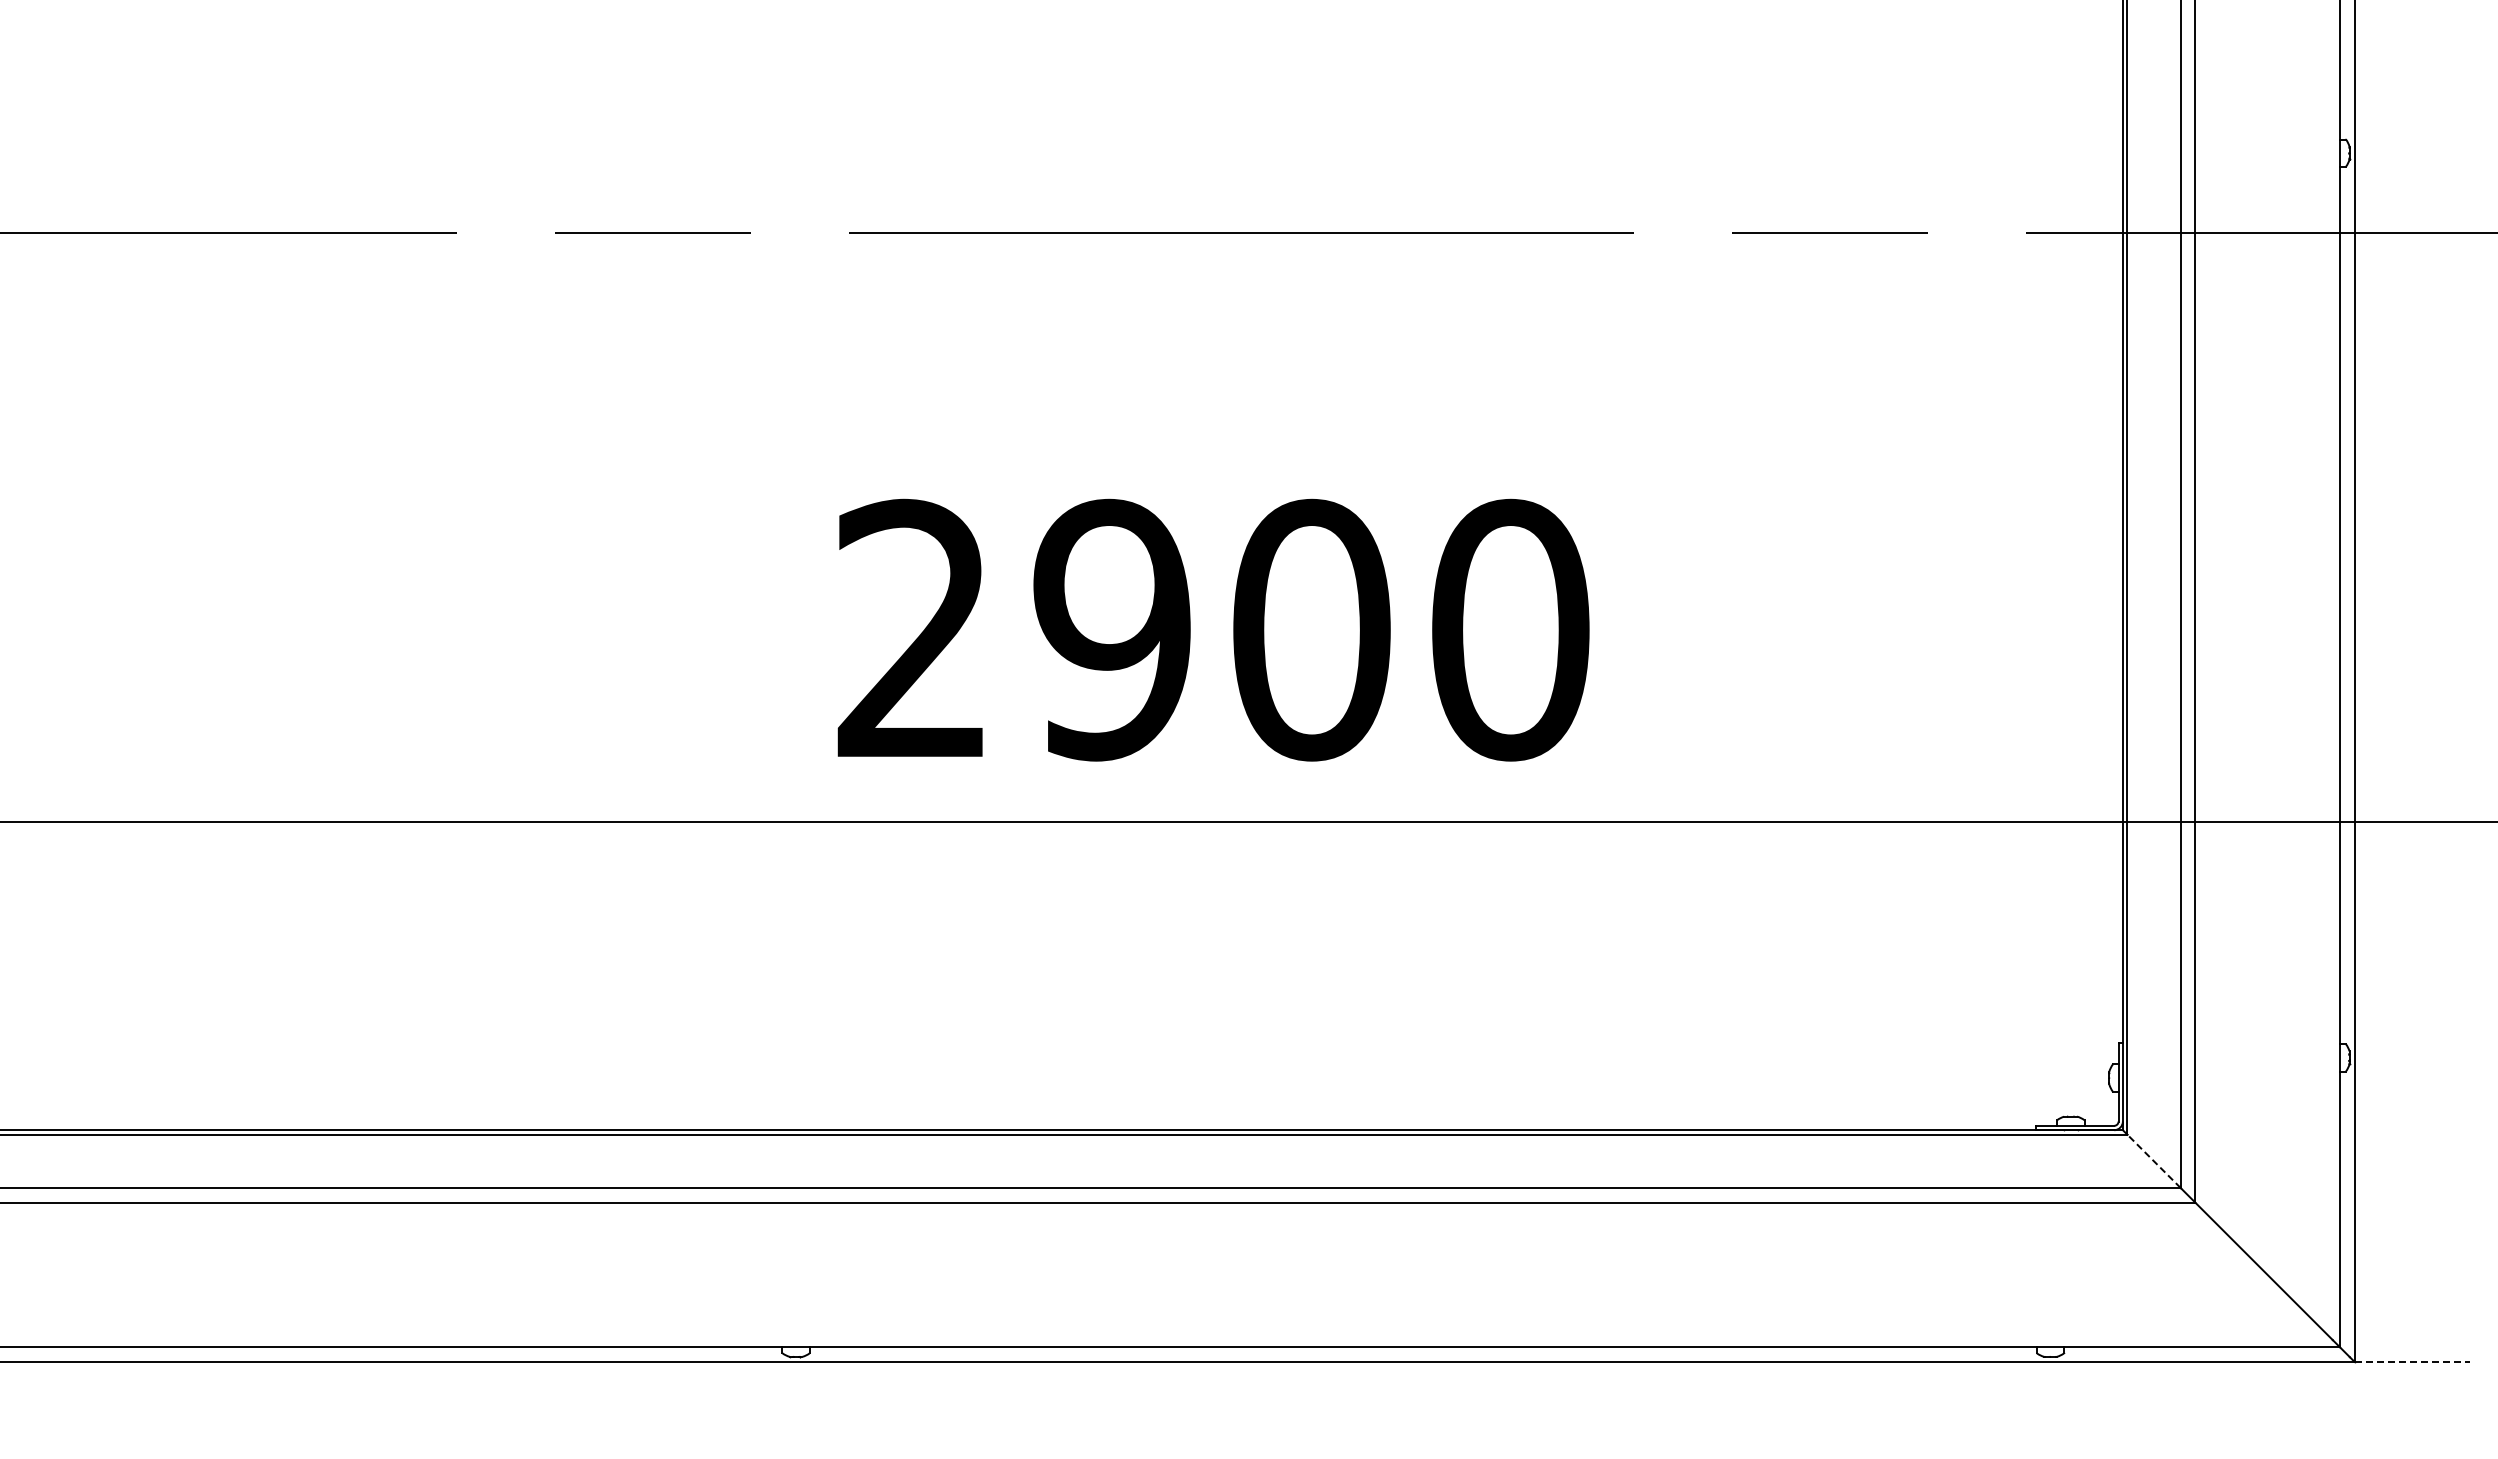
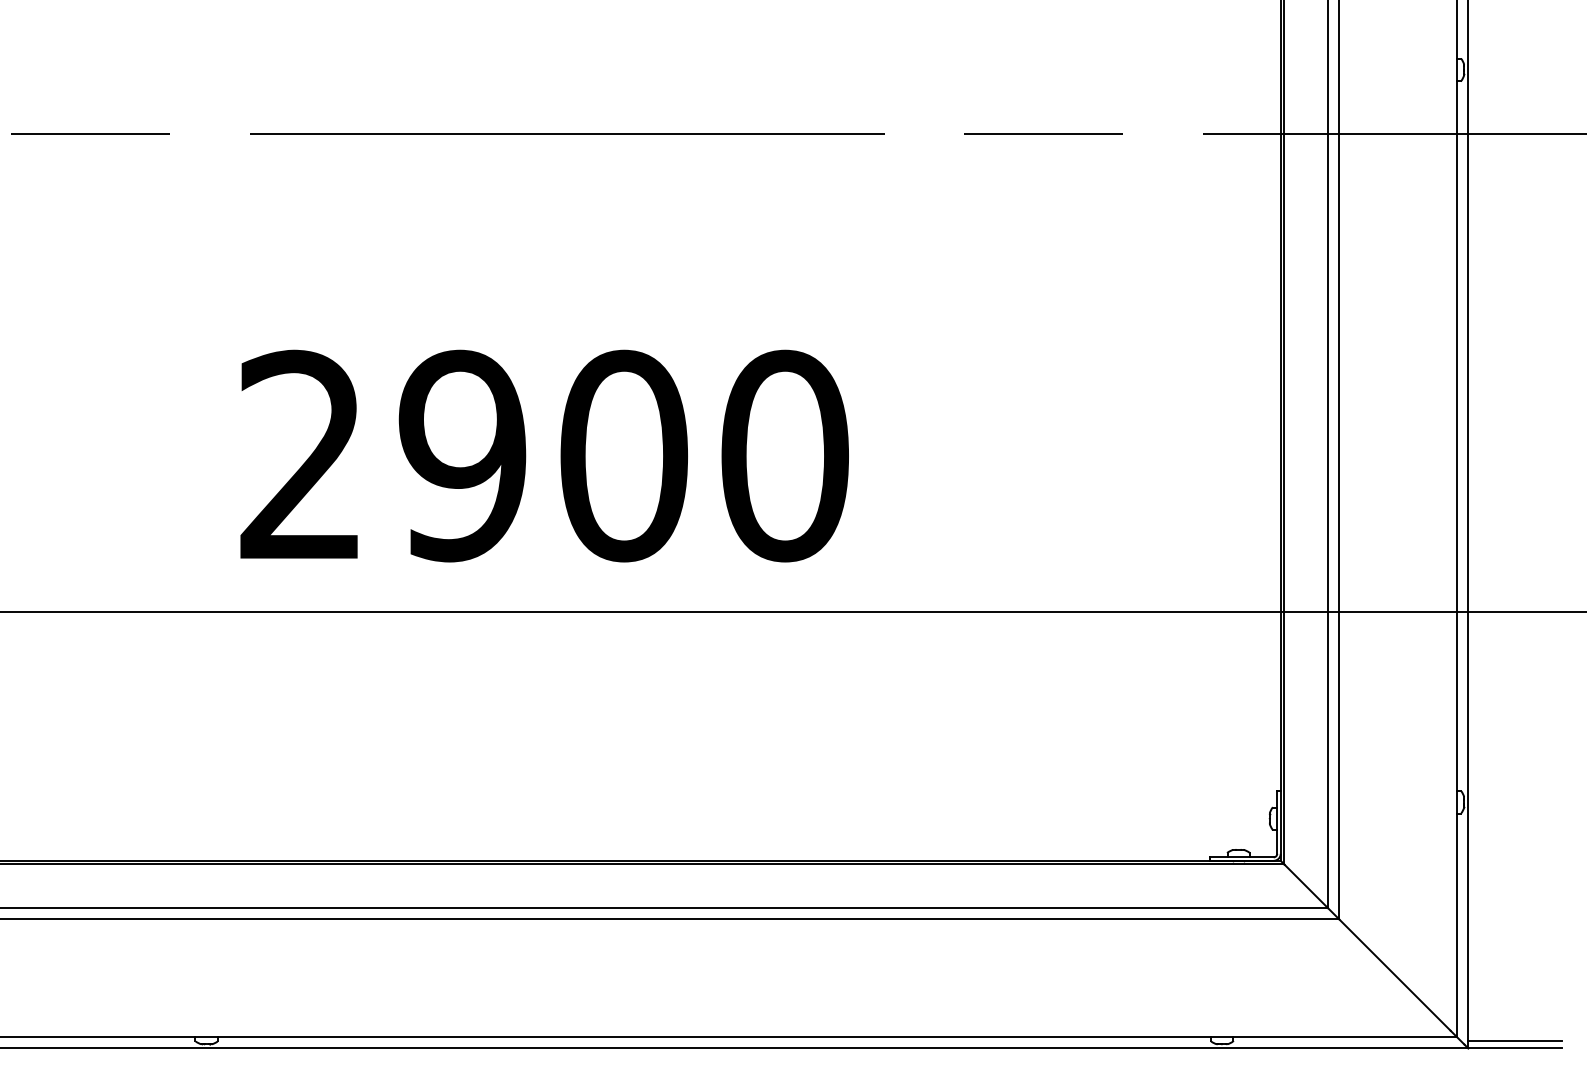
line: (2154, 1161) -> (1306, 886), dashed -> solid
line: (2412, 1353) -> (1515, 1041), added
line: (2412, 1361) -> (1515, 1048), dashed -> solid

